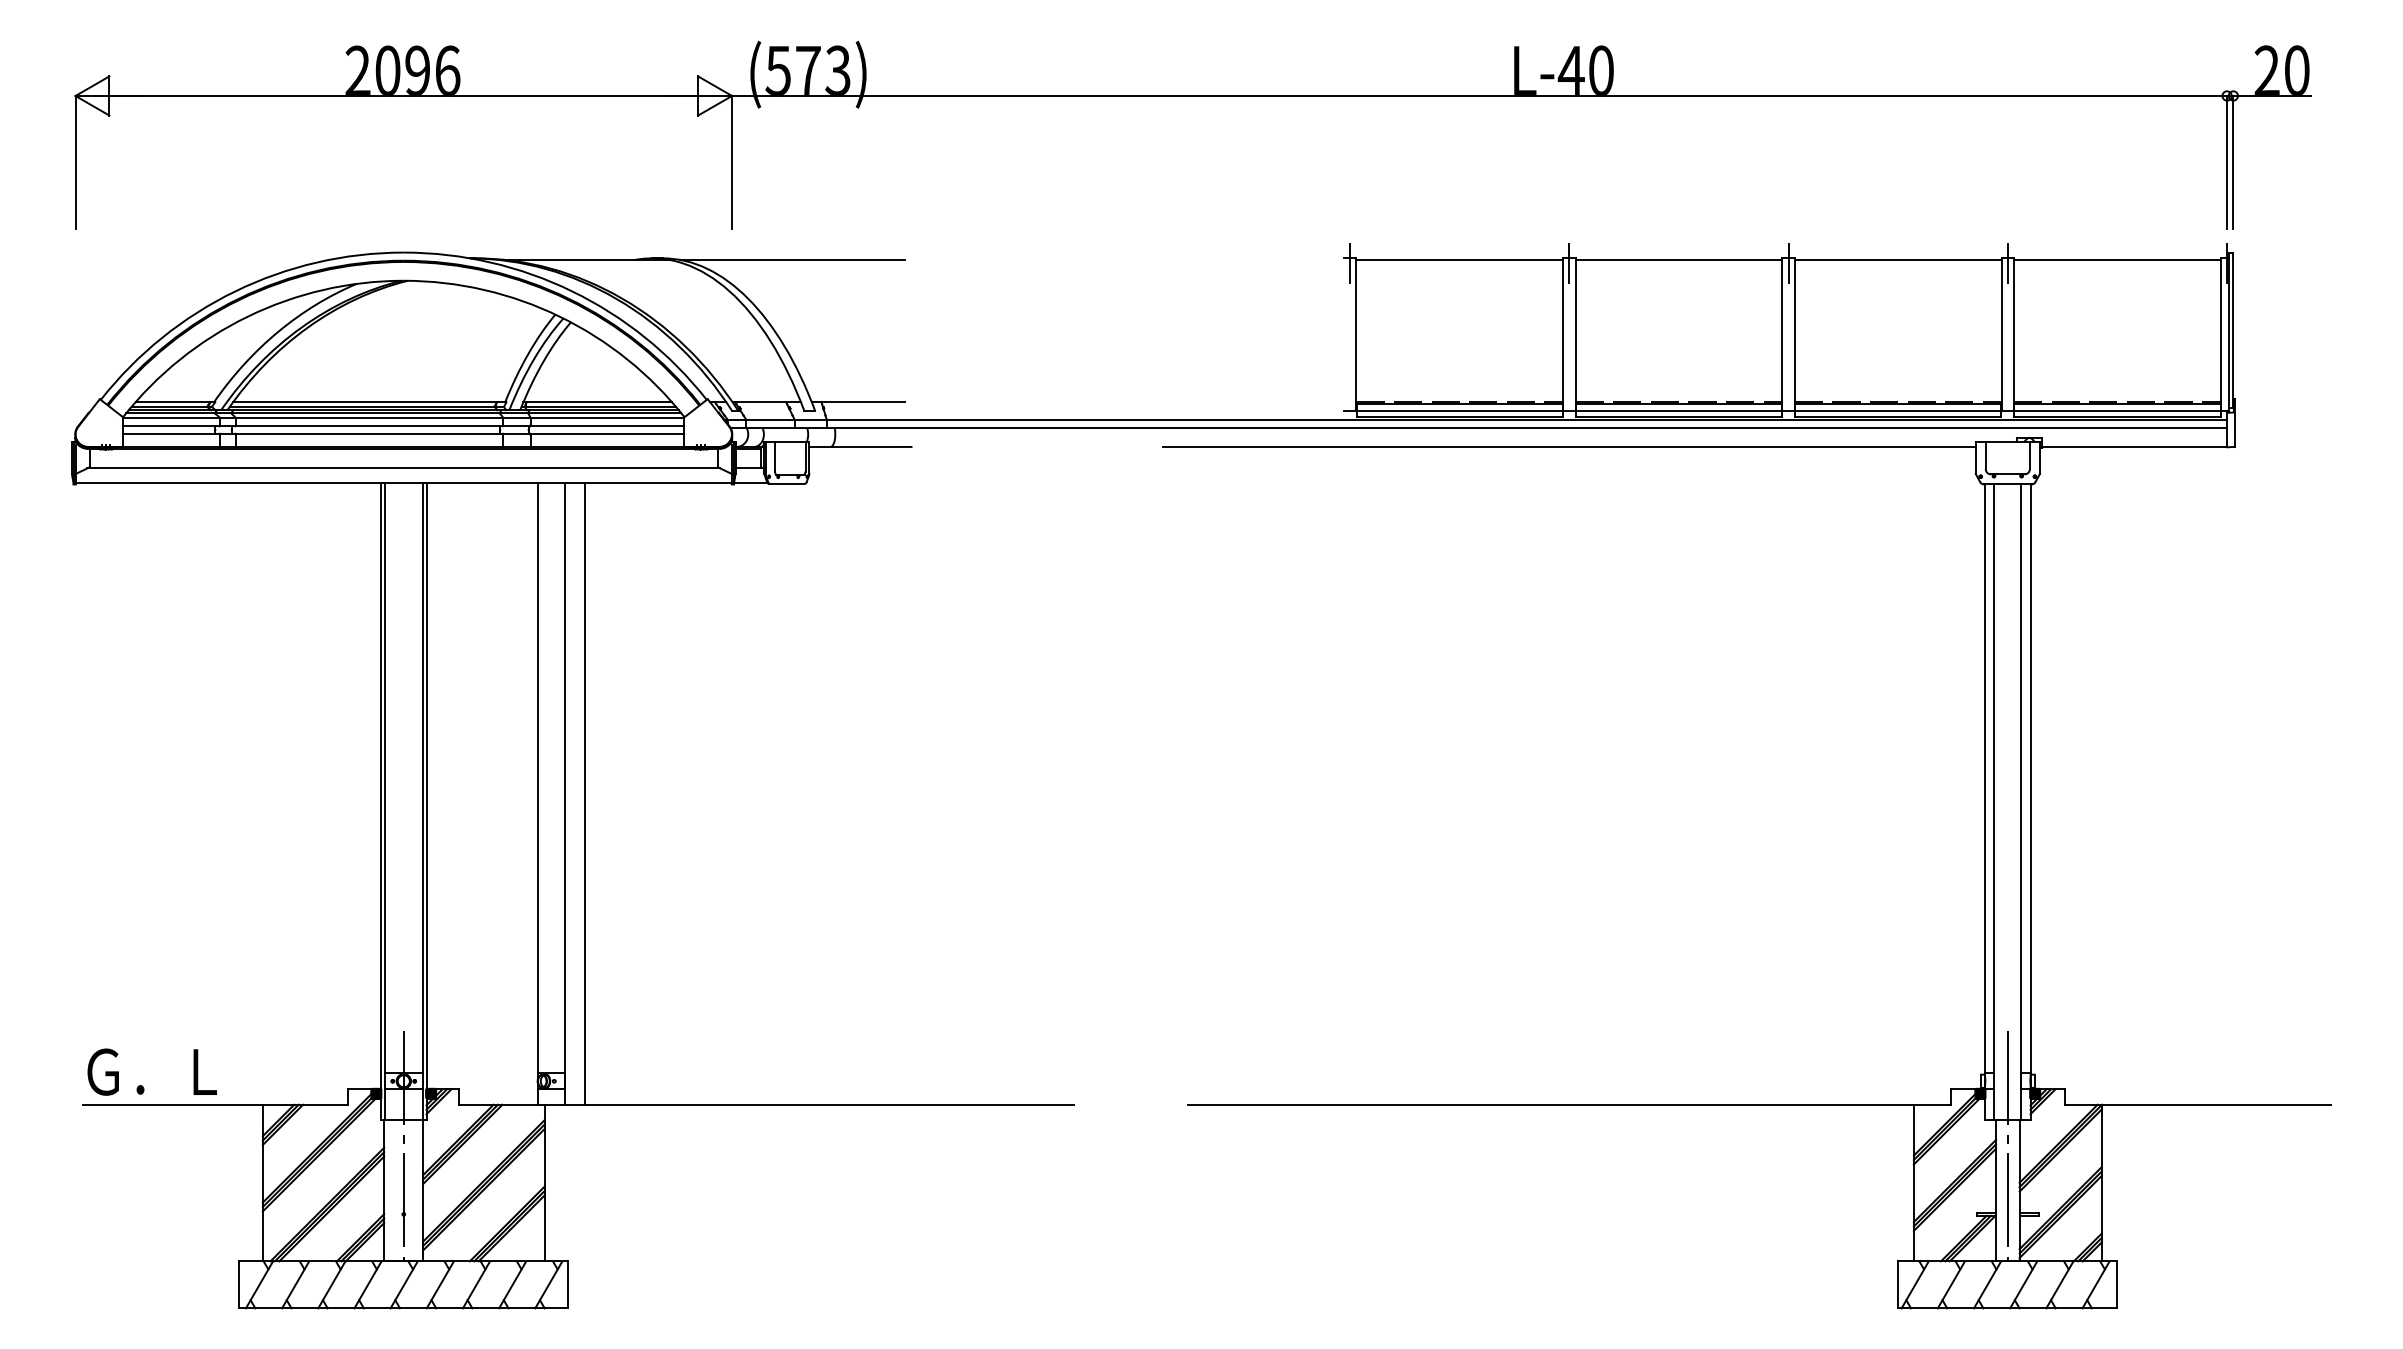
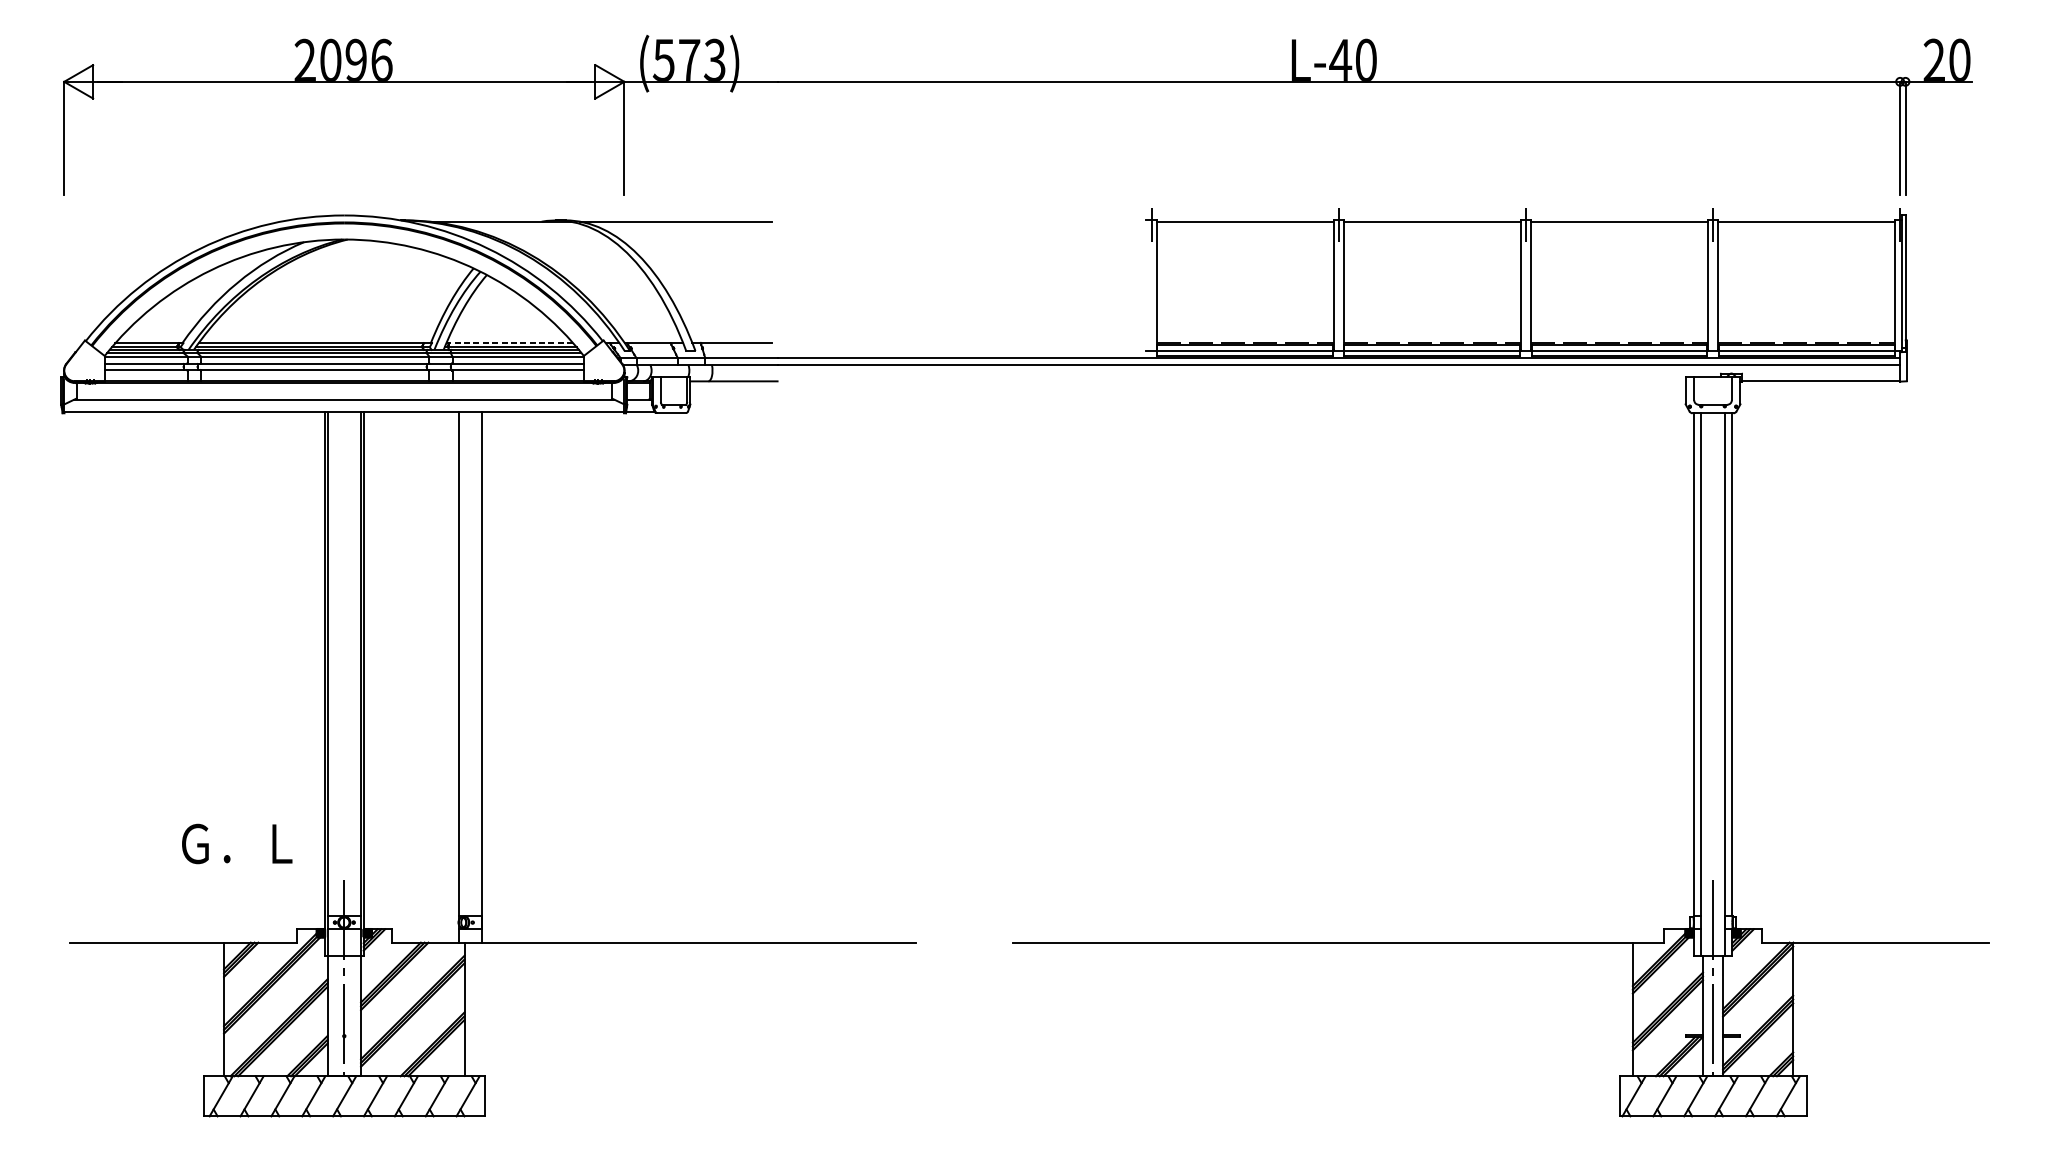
line: (597, 402) -> (509, 343), solid -> dashed
line: (1568, 446) -> (1338, 380), removed
line: (584, 793) -> (498, 677), removed
text: (151, 1071) -> (236, 843), moved

